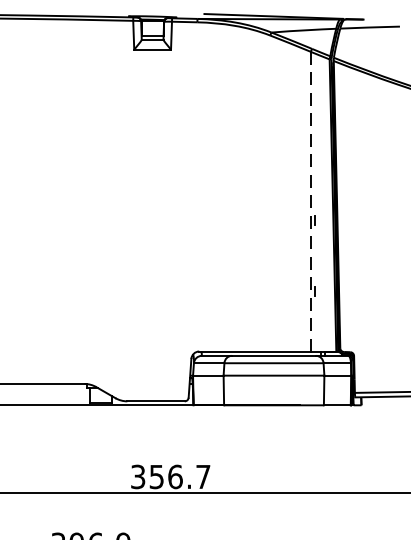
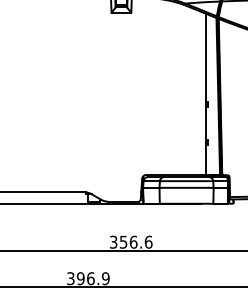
line: (311, 201) -> (206, 94), dashed -> solid
text: (203, 475) -> (148, 241), 356.7 -> 356.6

